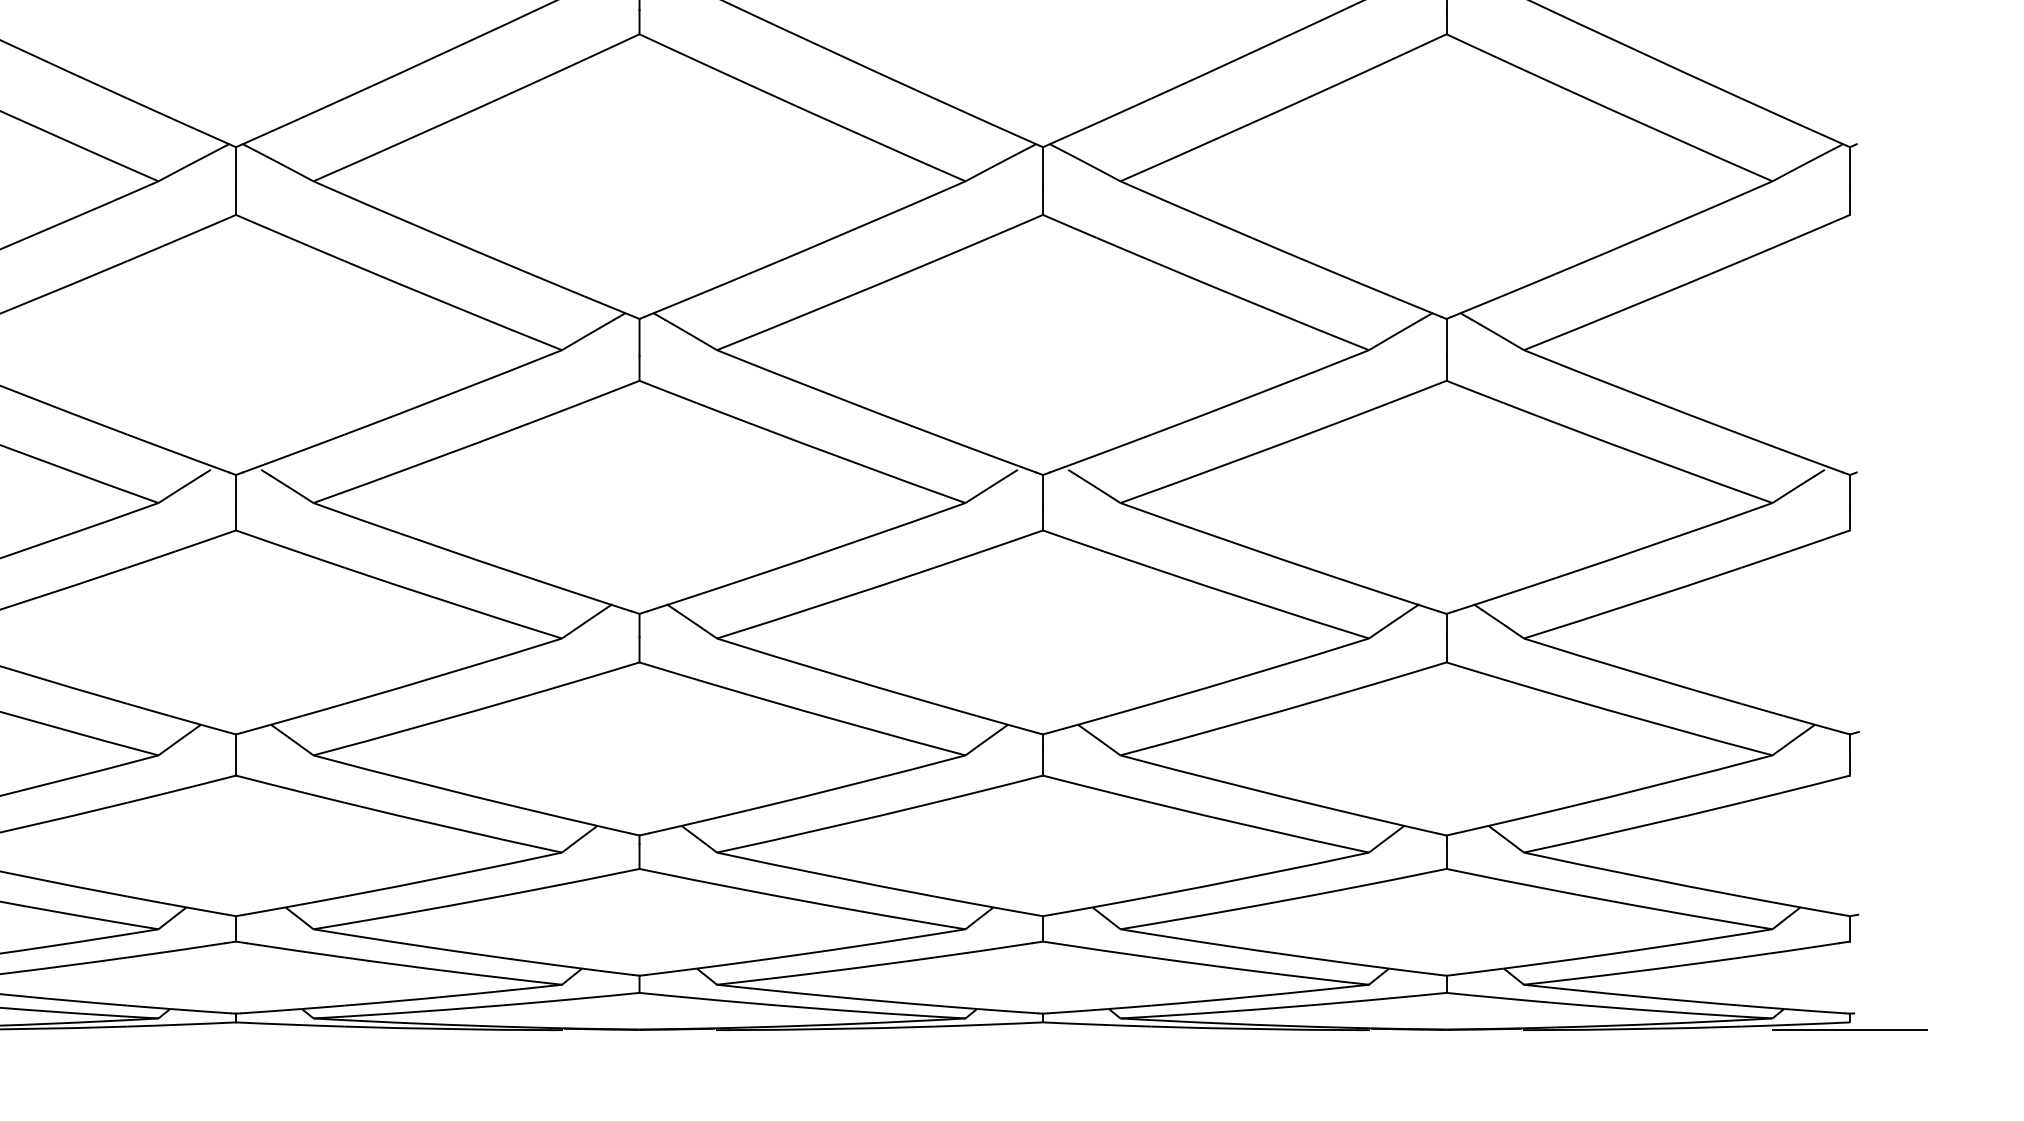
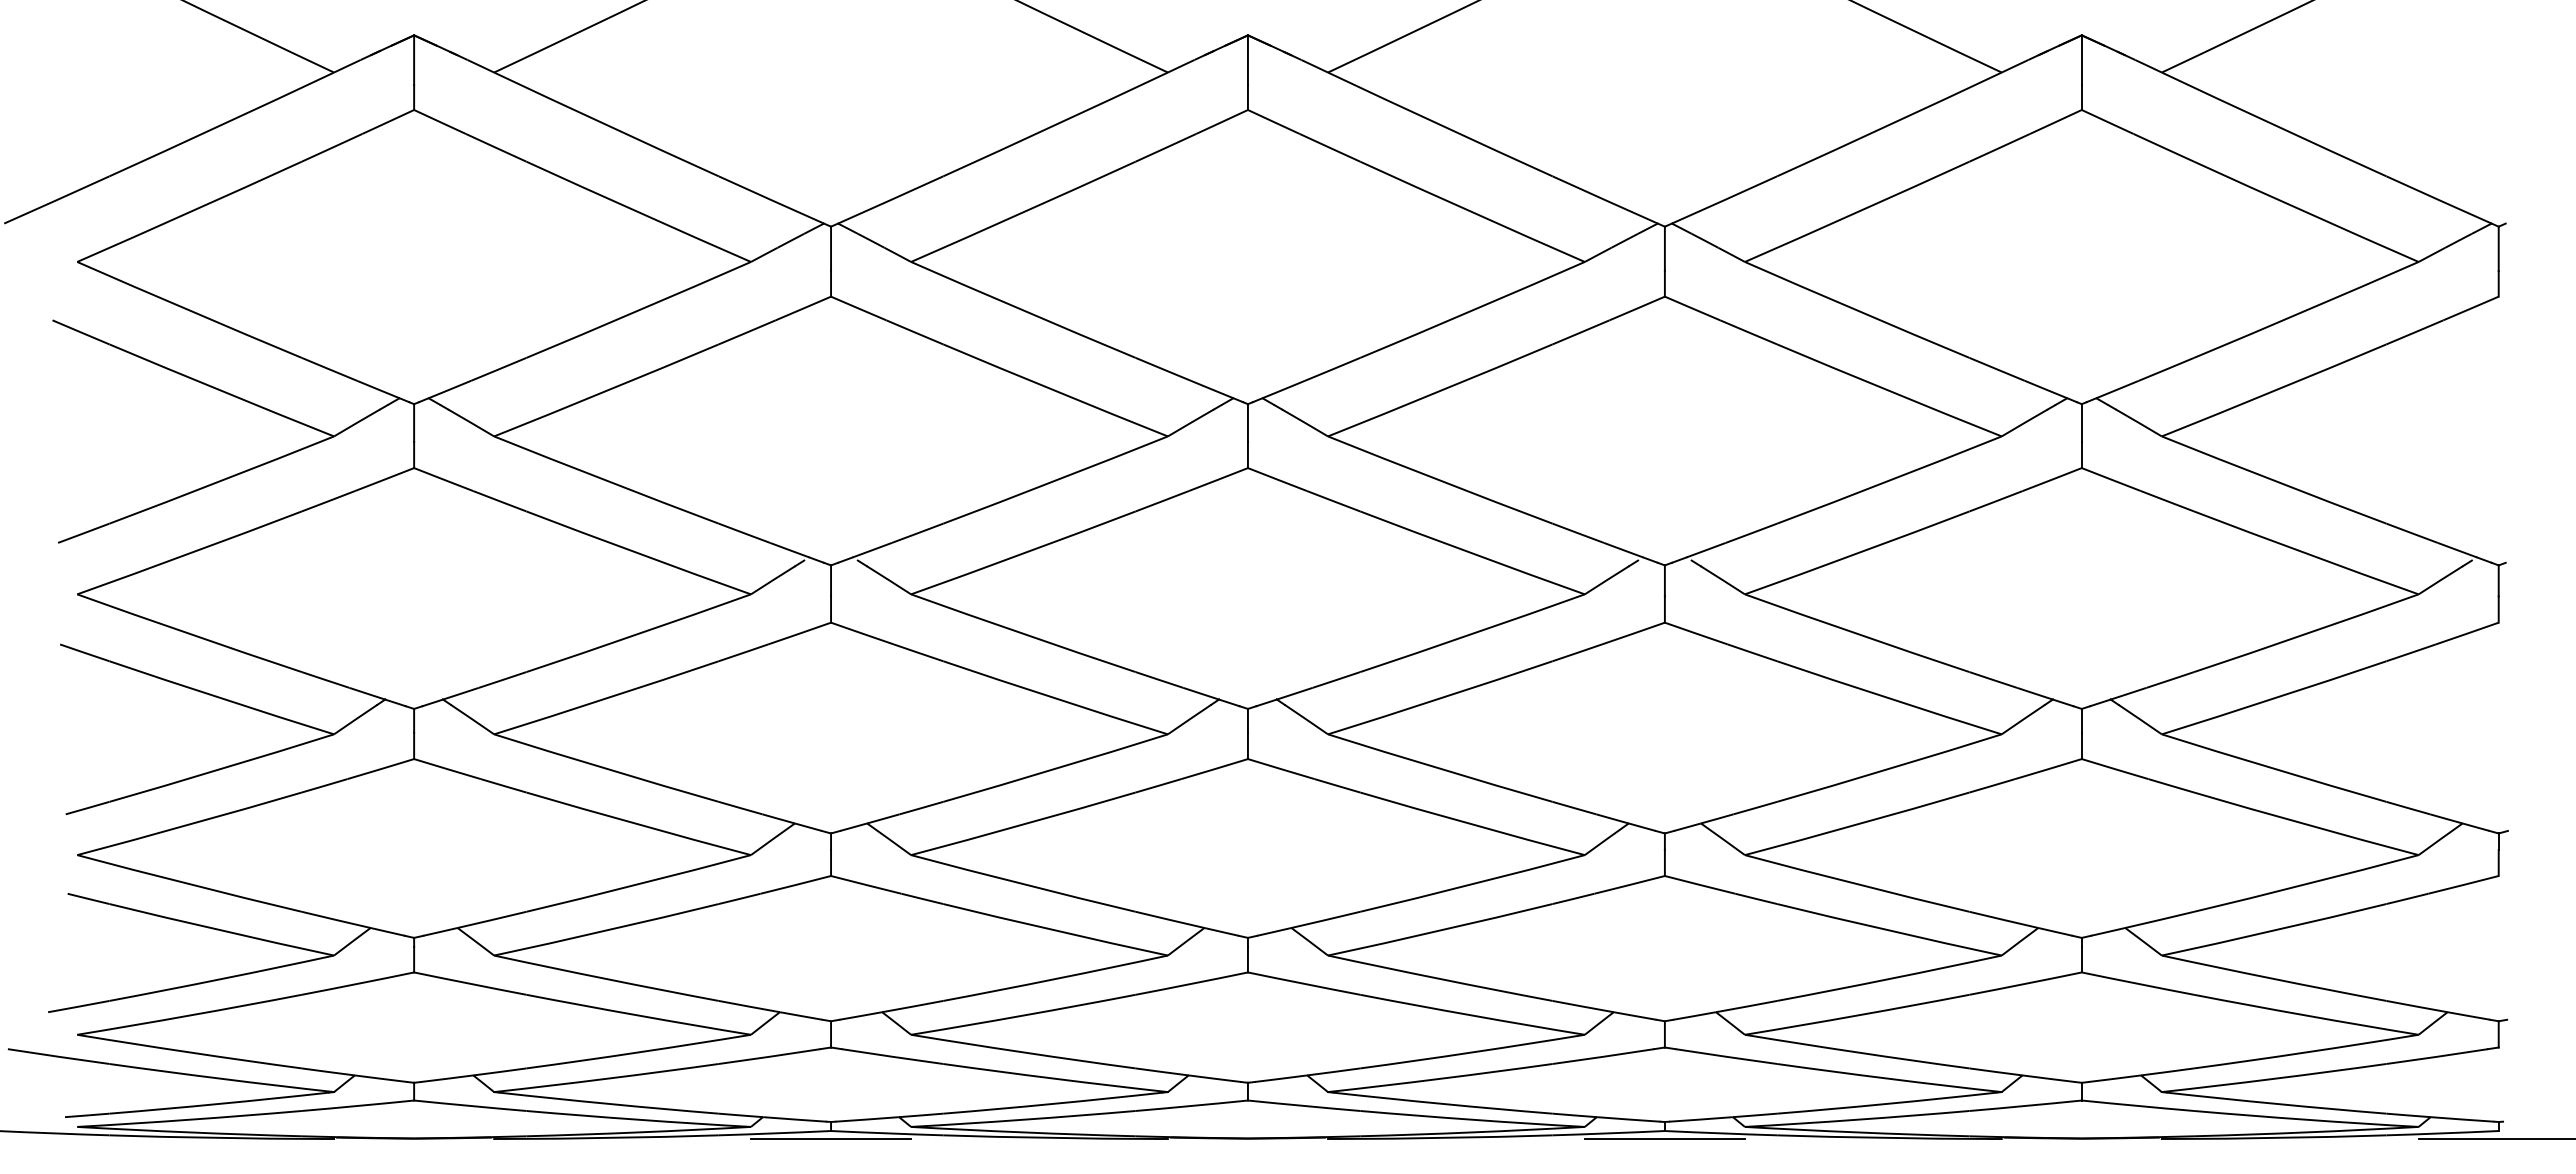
line: (236, 1030) -> (831, 1139), added
line: (1042, 1030) -> (1664, 1139), added

